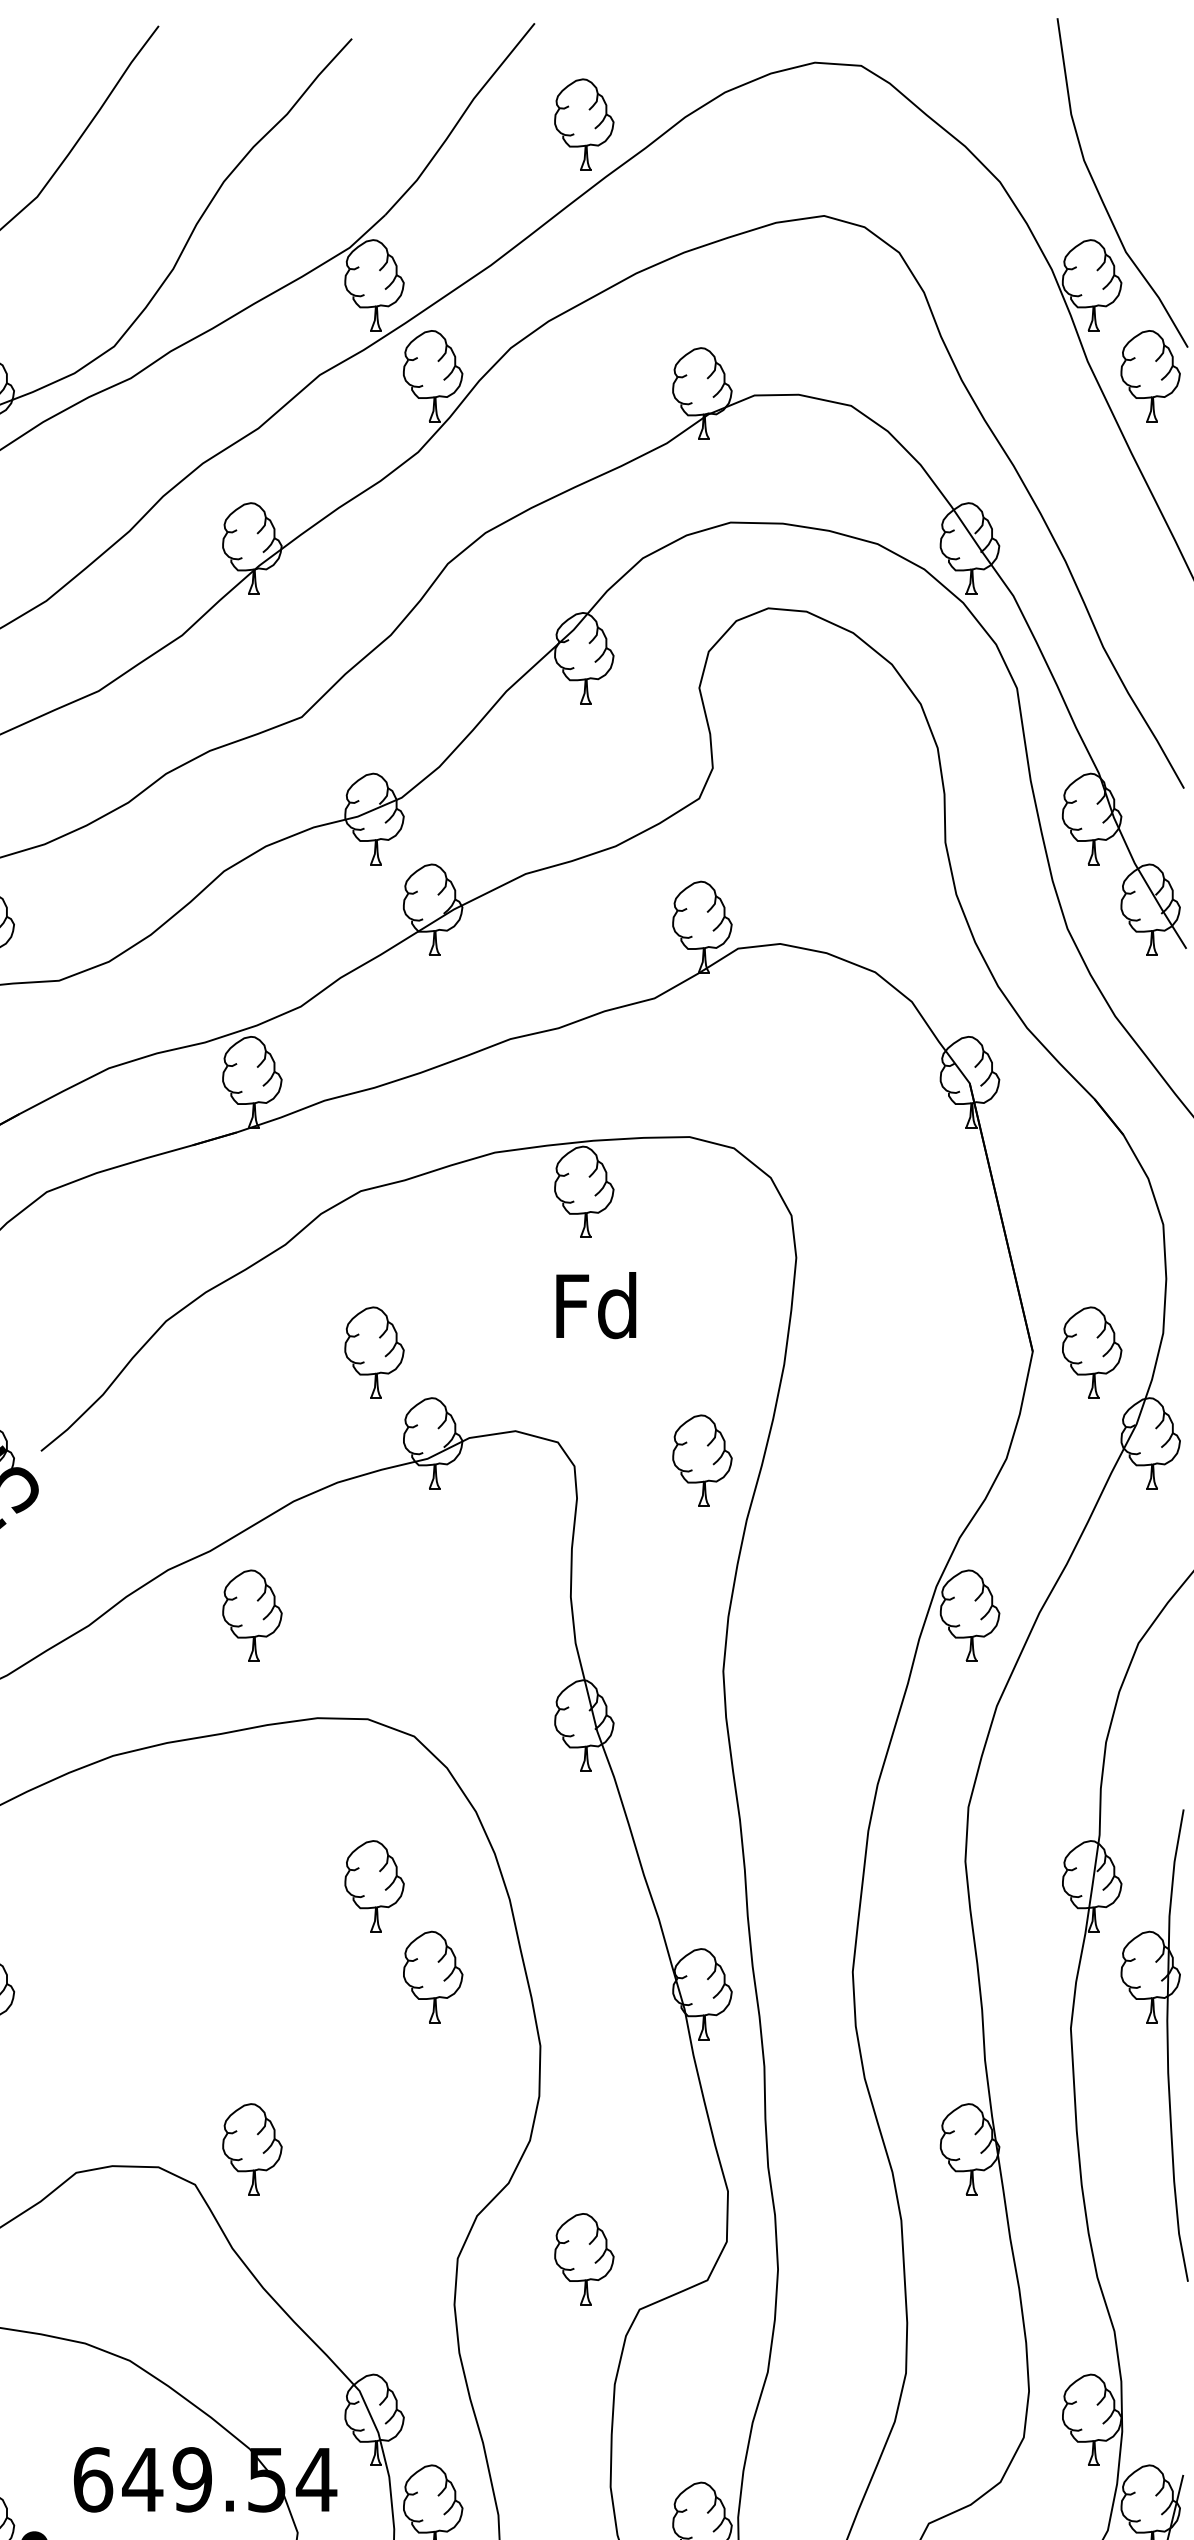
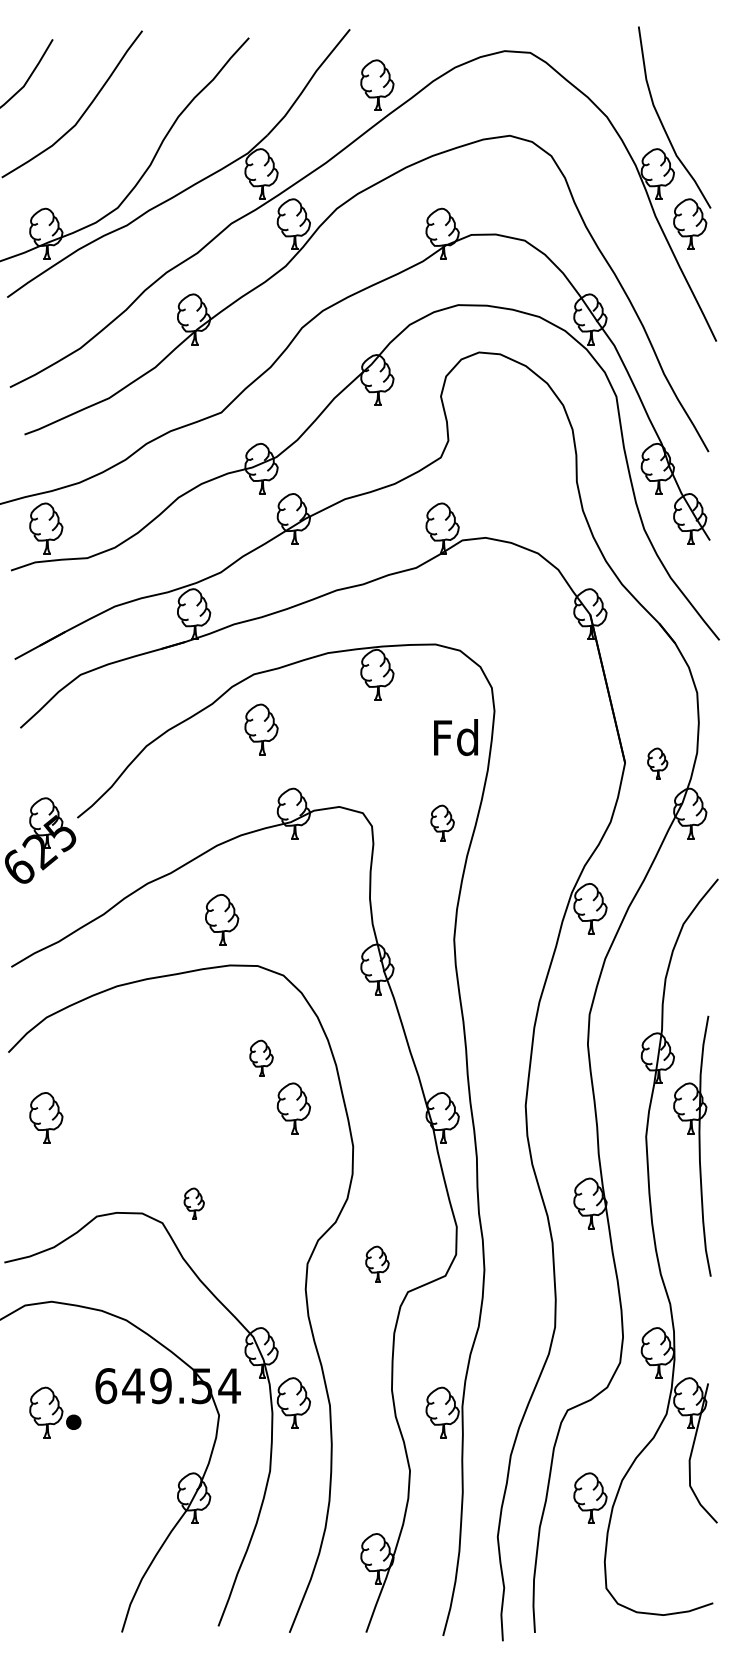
text: (595, 1305) -> (455, 737), moved
part: (374, 1352) -> (261, 729), moved
part: (1091, 1352) -> (657, 763), size x0.6
part: (702, 1459) -> (442, 822), size x0.7
part: (253, 1615) -> (222, 919), moved
part: (374, 1884) -> (261, 1057), size x0.7
part: (253, 2149) -> (194, 1203), size x0.6
part: (584, 2257) -> (377, 1263), size x0.7

